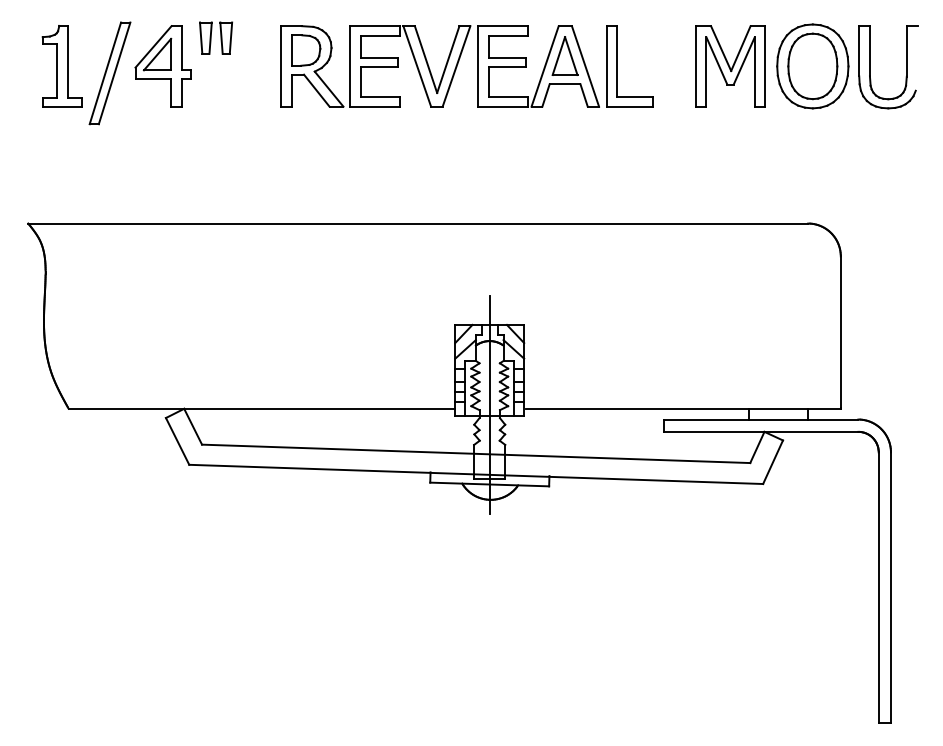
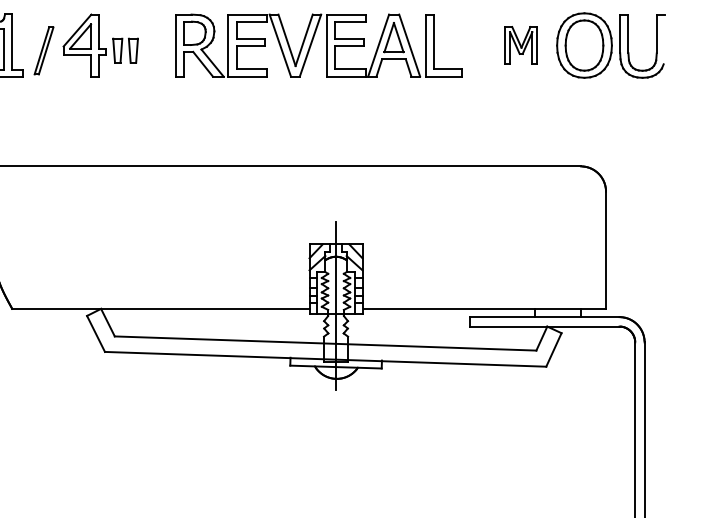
part: (216, 37) -> (125, 50), moved
part: (730, 66) -> (521, 45), size x0.6
part: (109, 73) -> (43, 51), size x0.6

